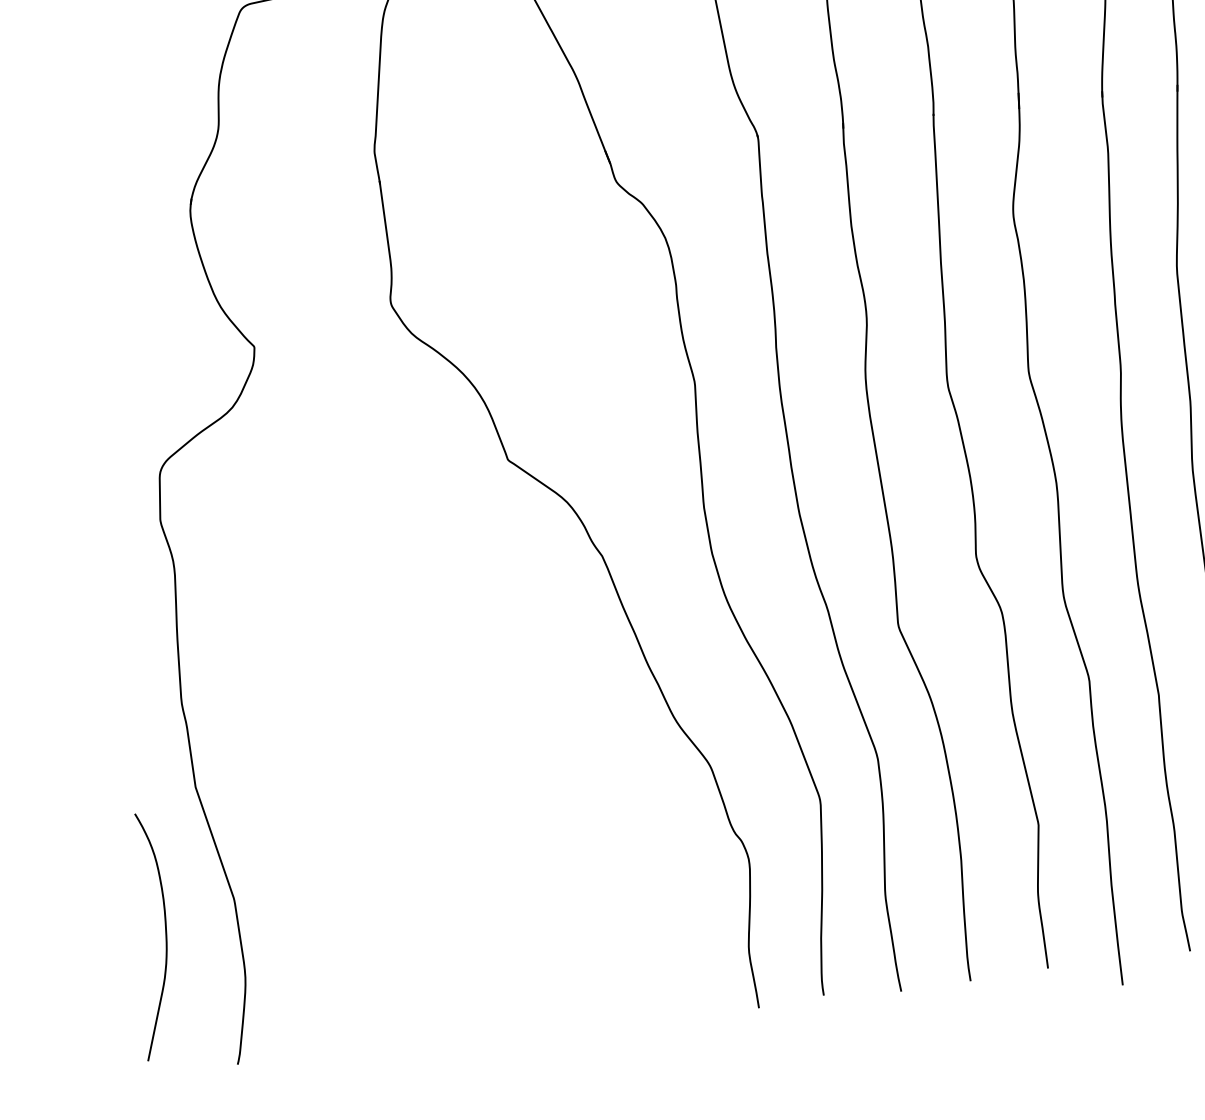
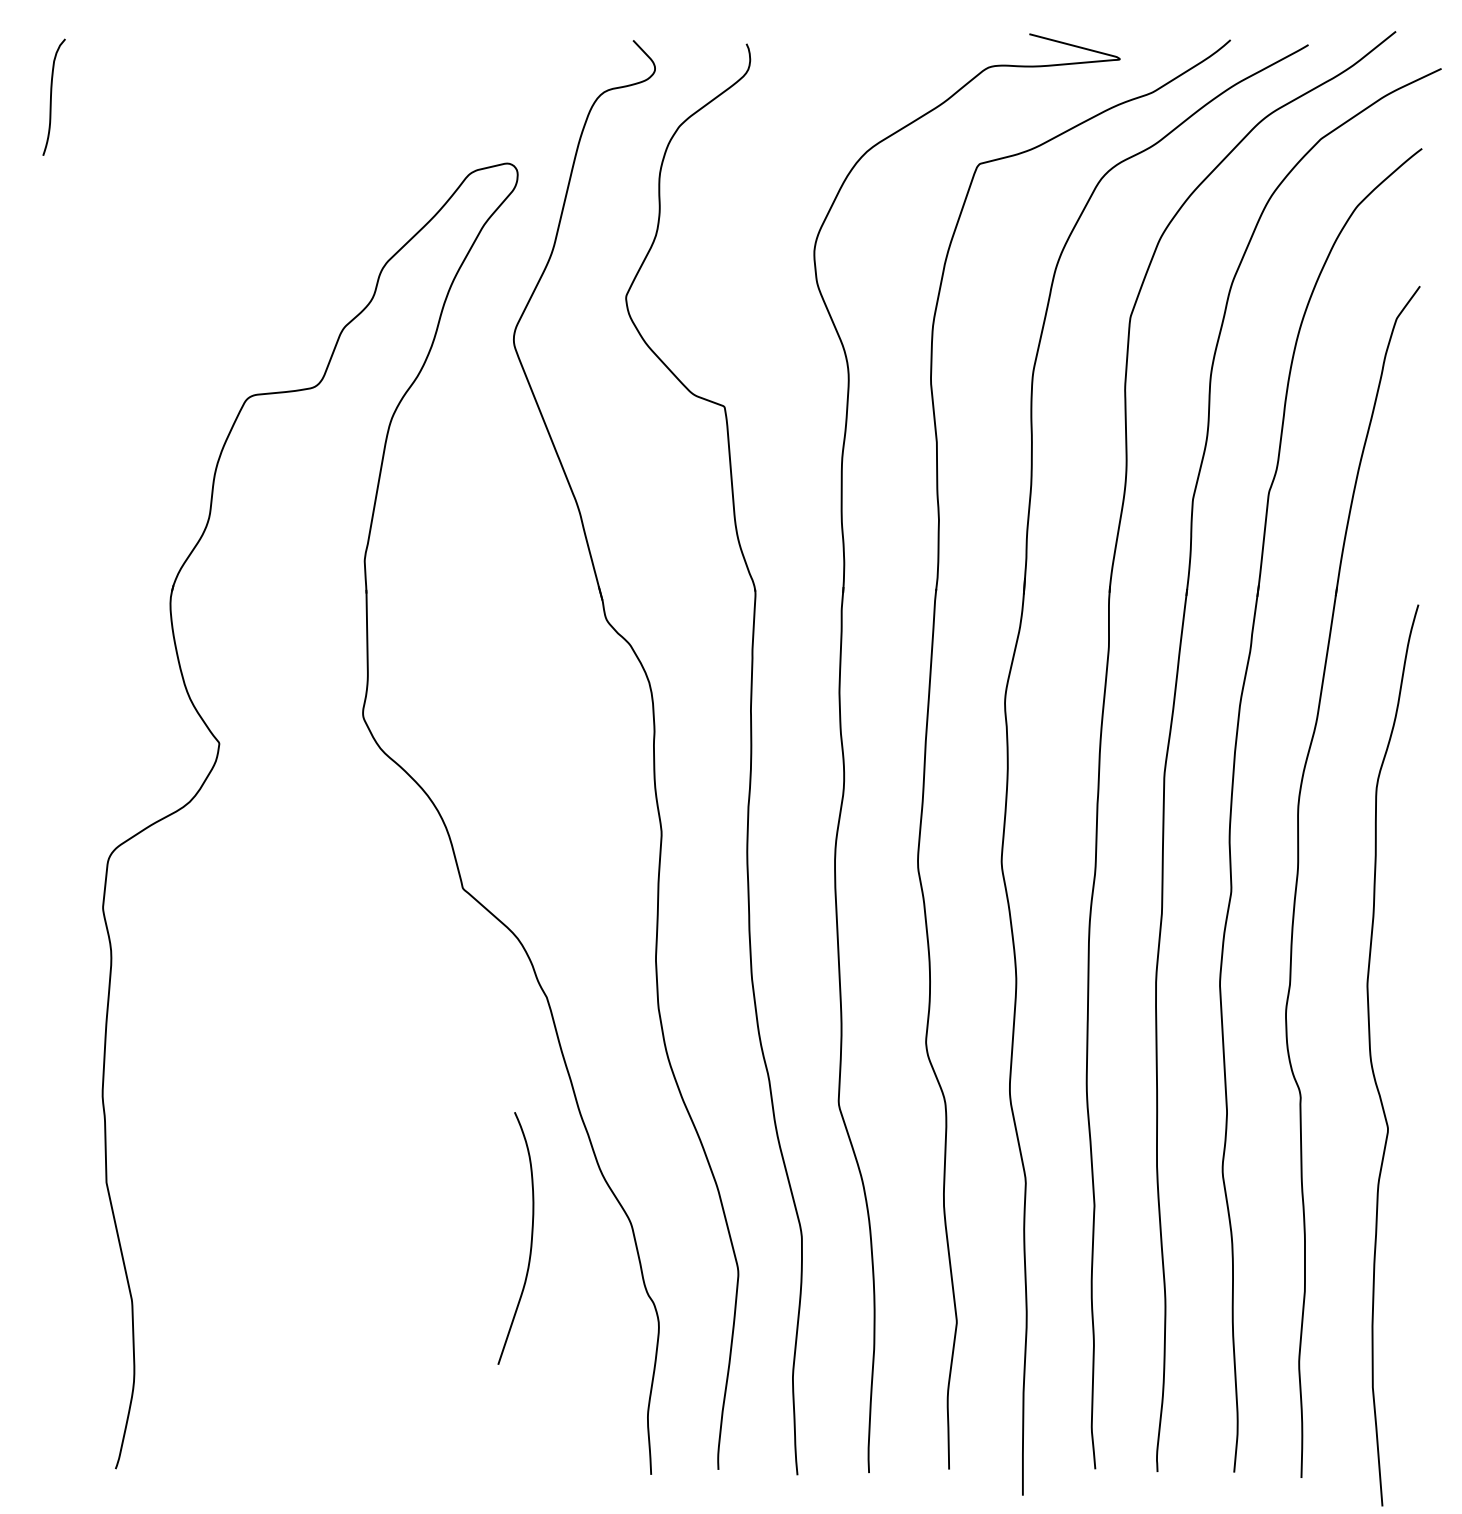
curve: (165, 937) -> (530, 1241), moved

